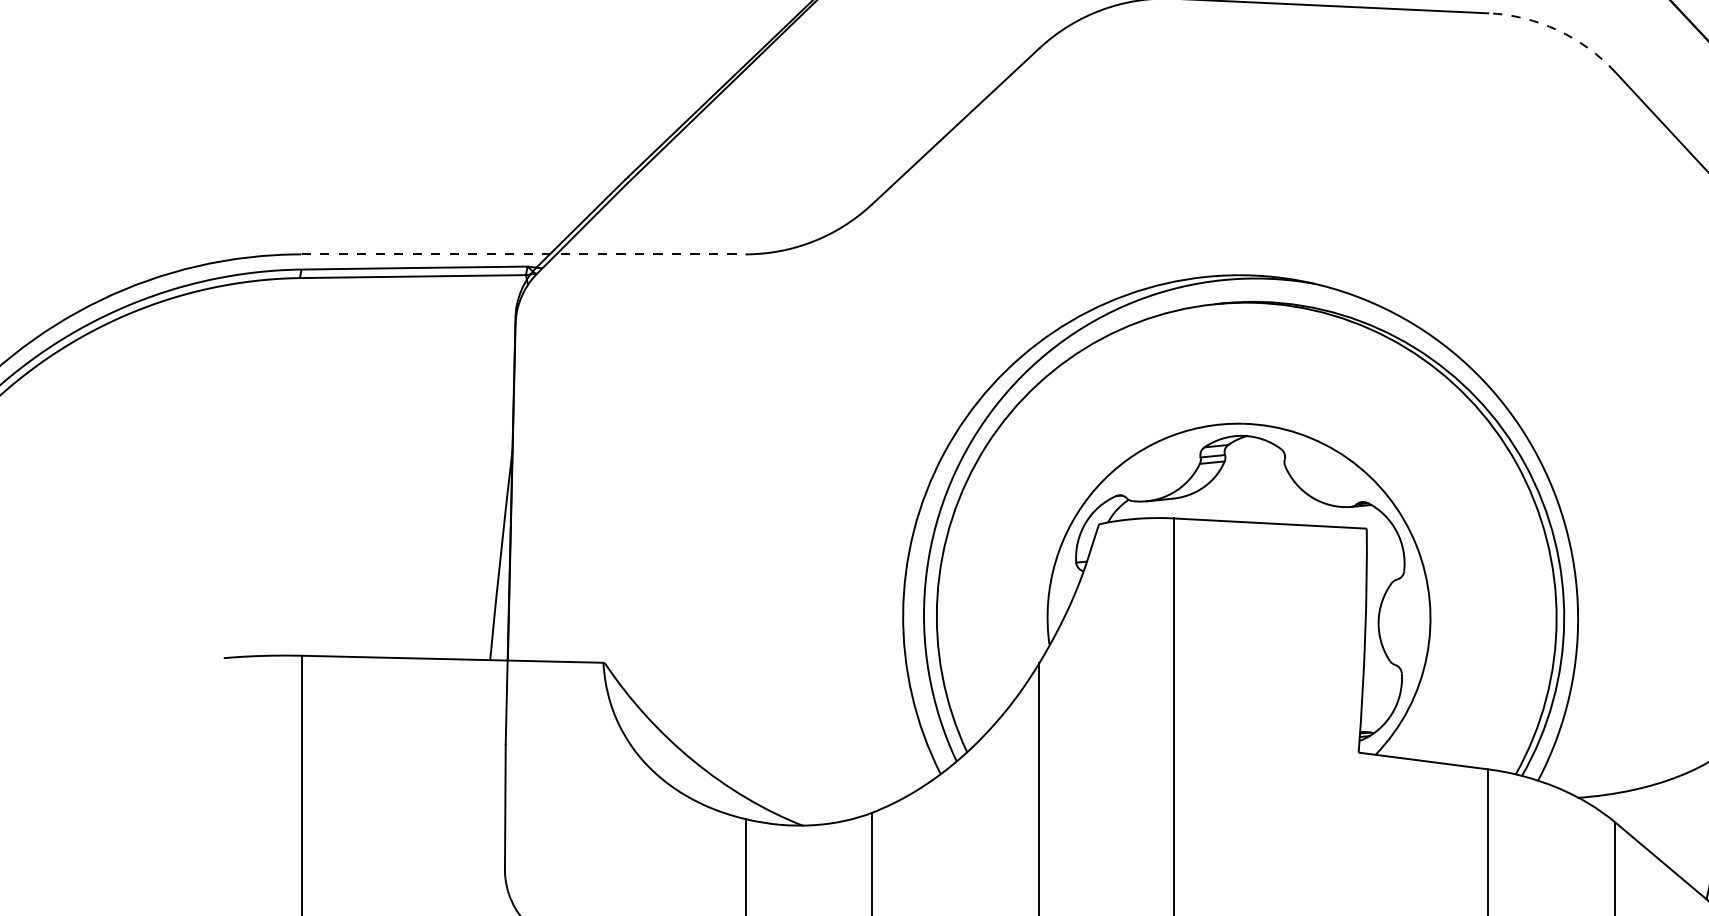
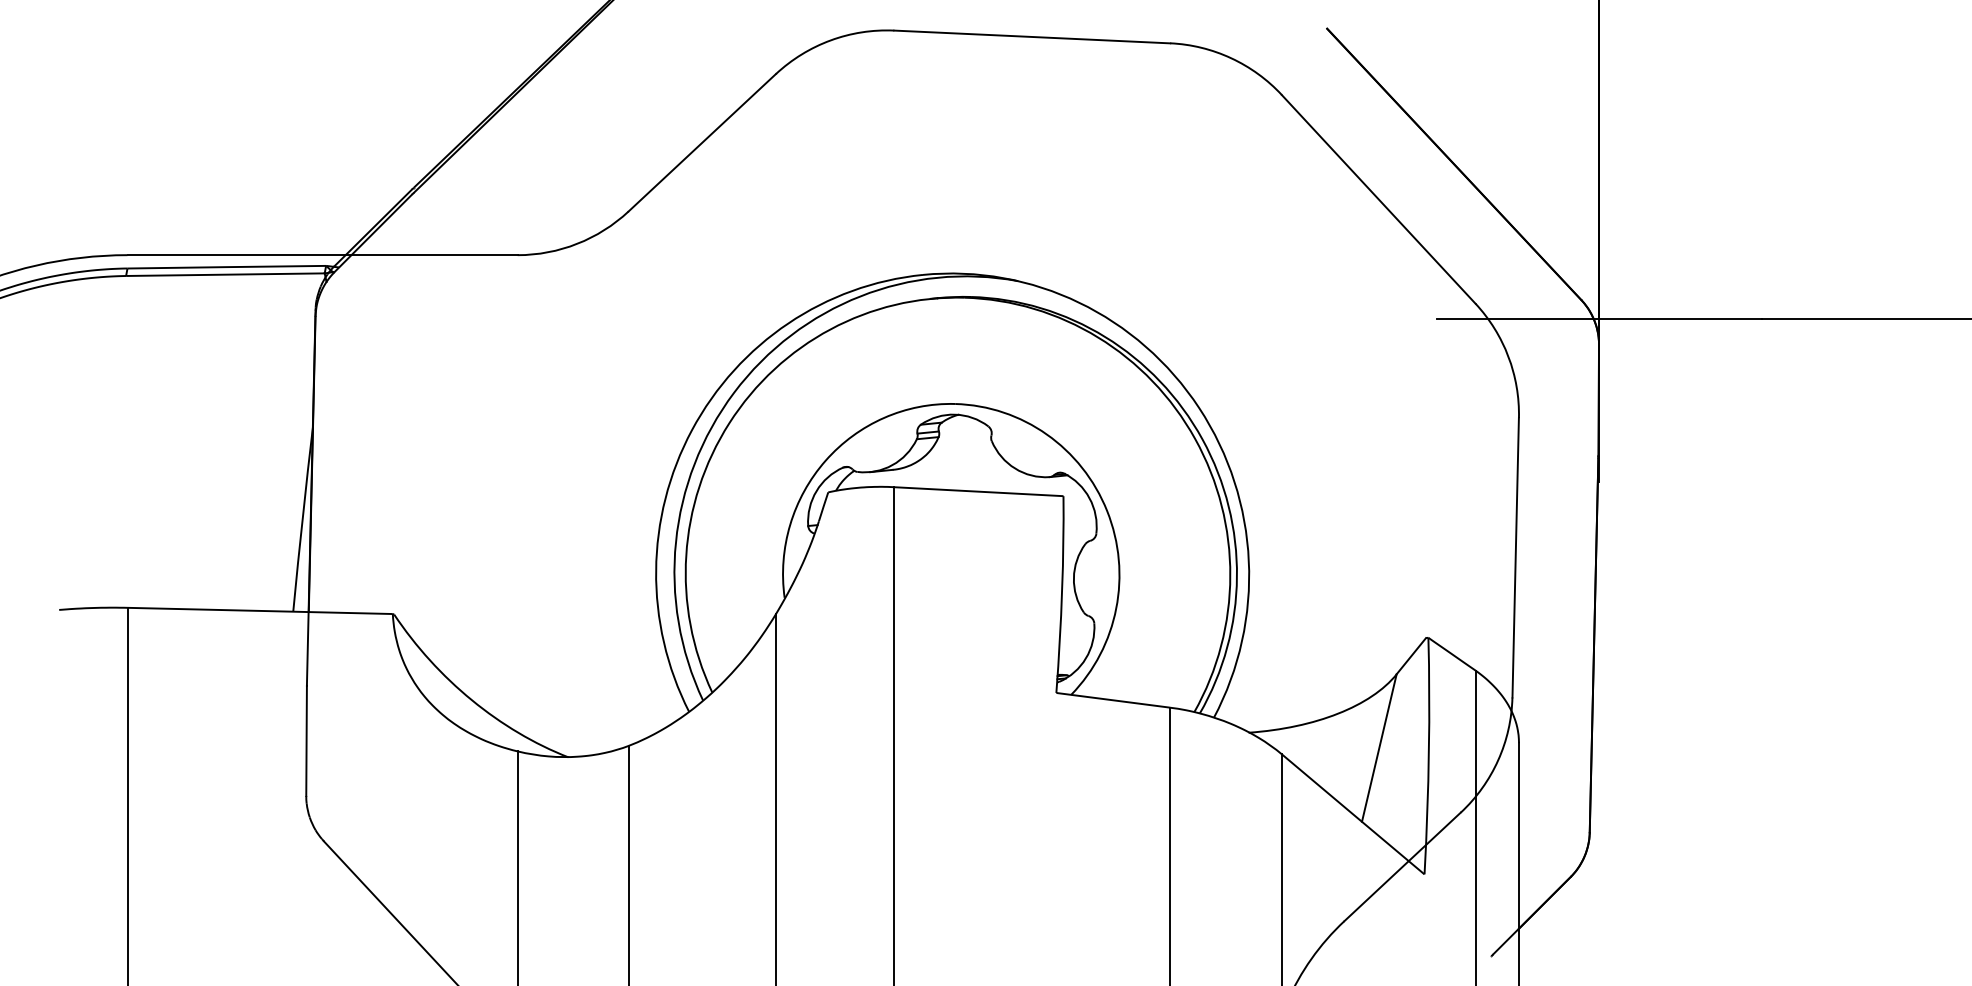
arc: (1557, 30) -> (1231, 58), dashed -> solid
line: (524, 254) -> (323, 255), dashed -> solid

